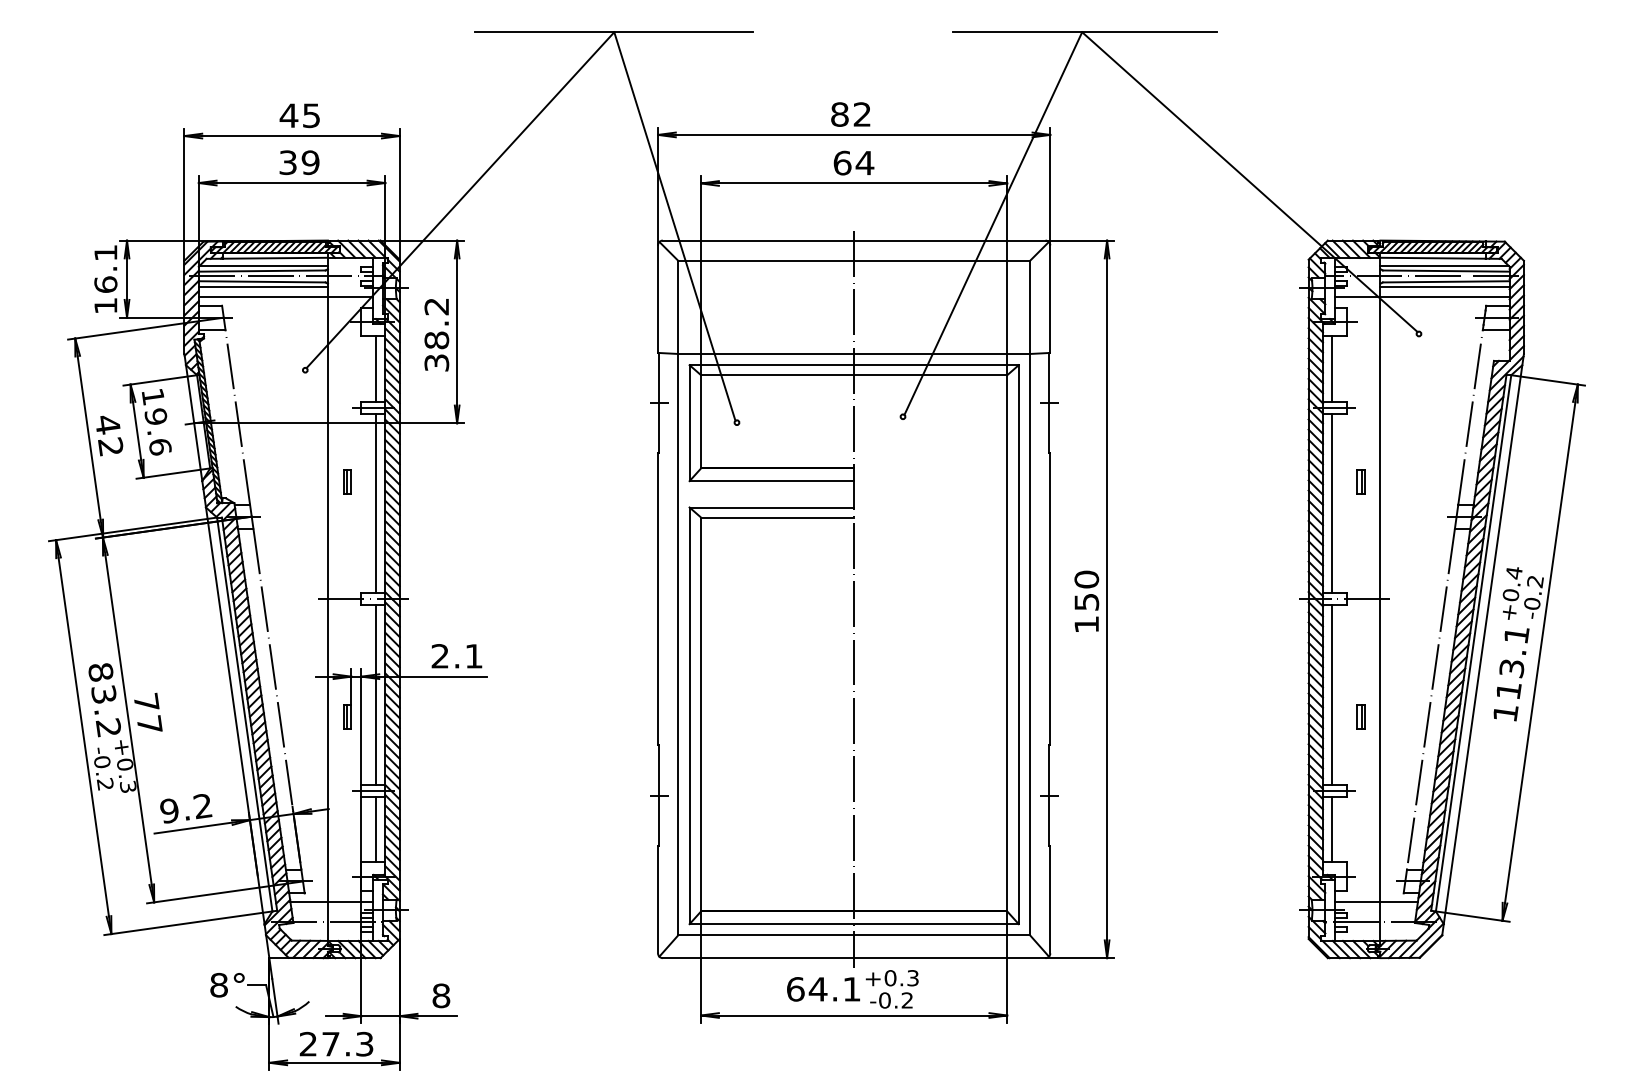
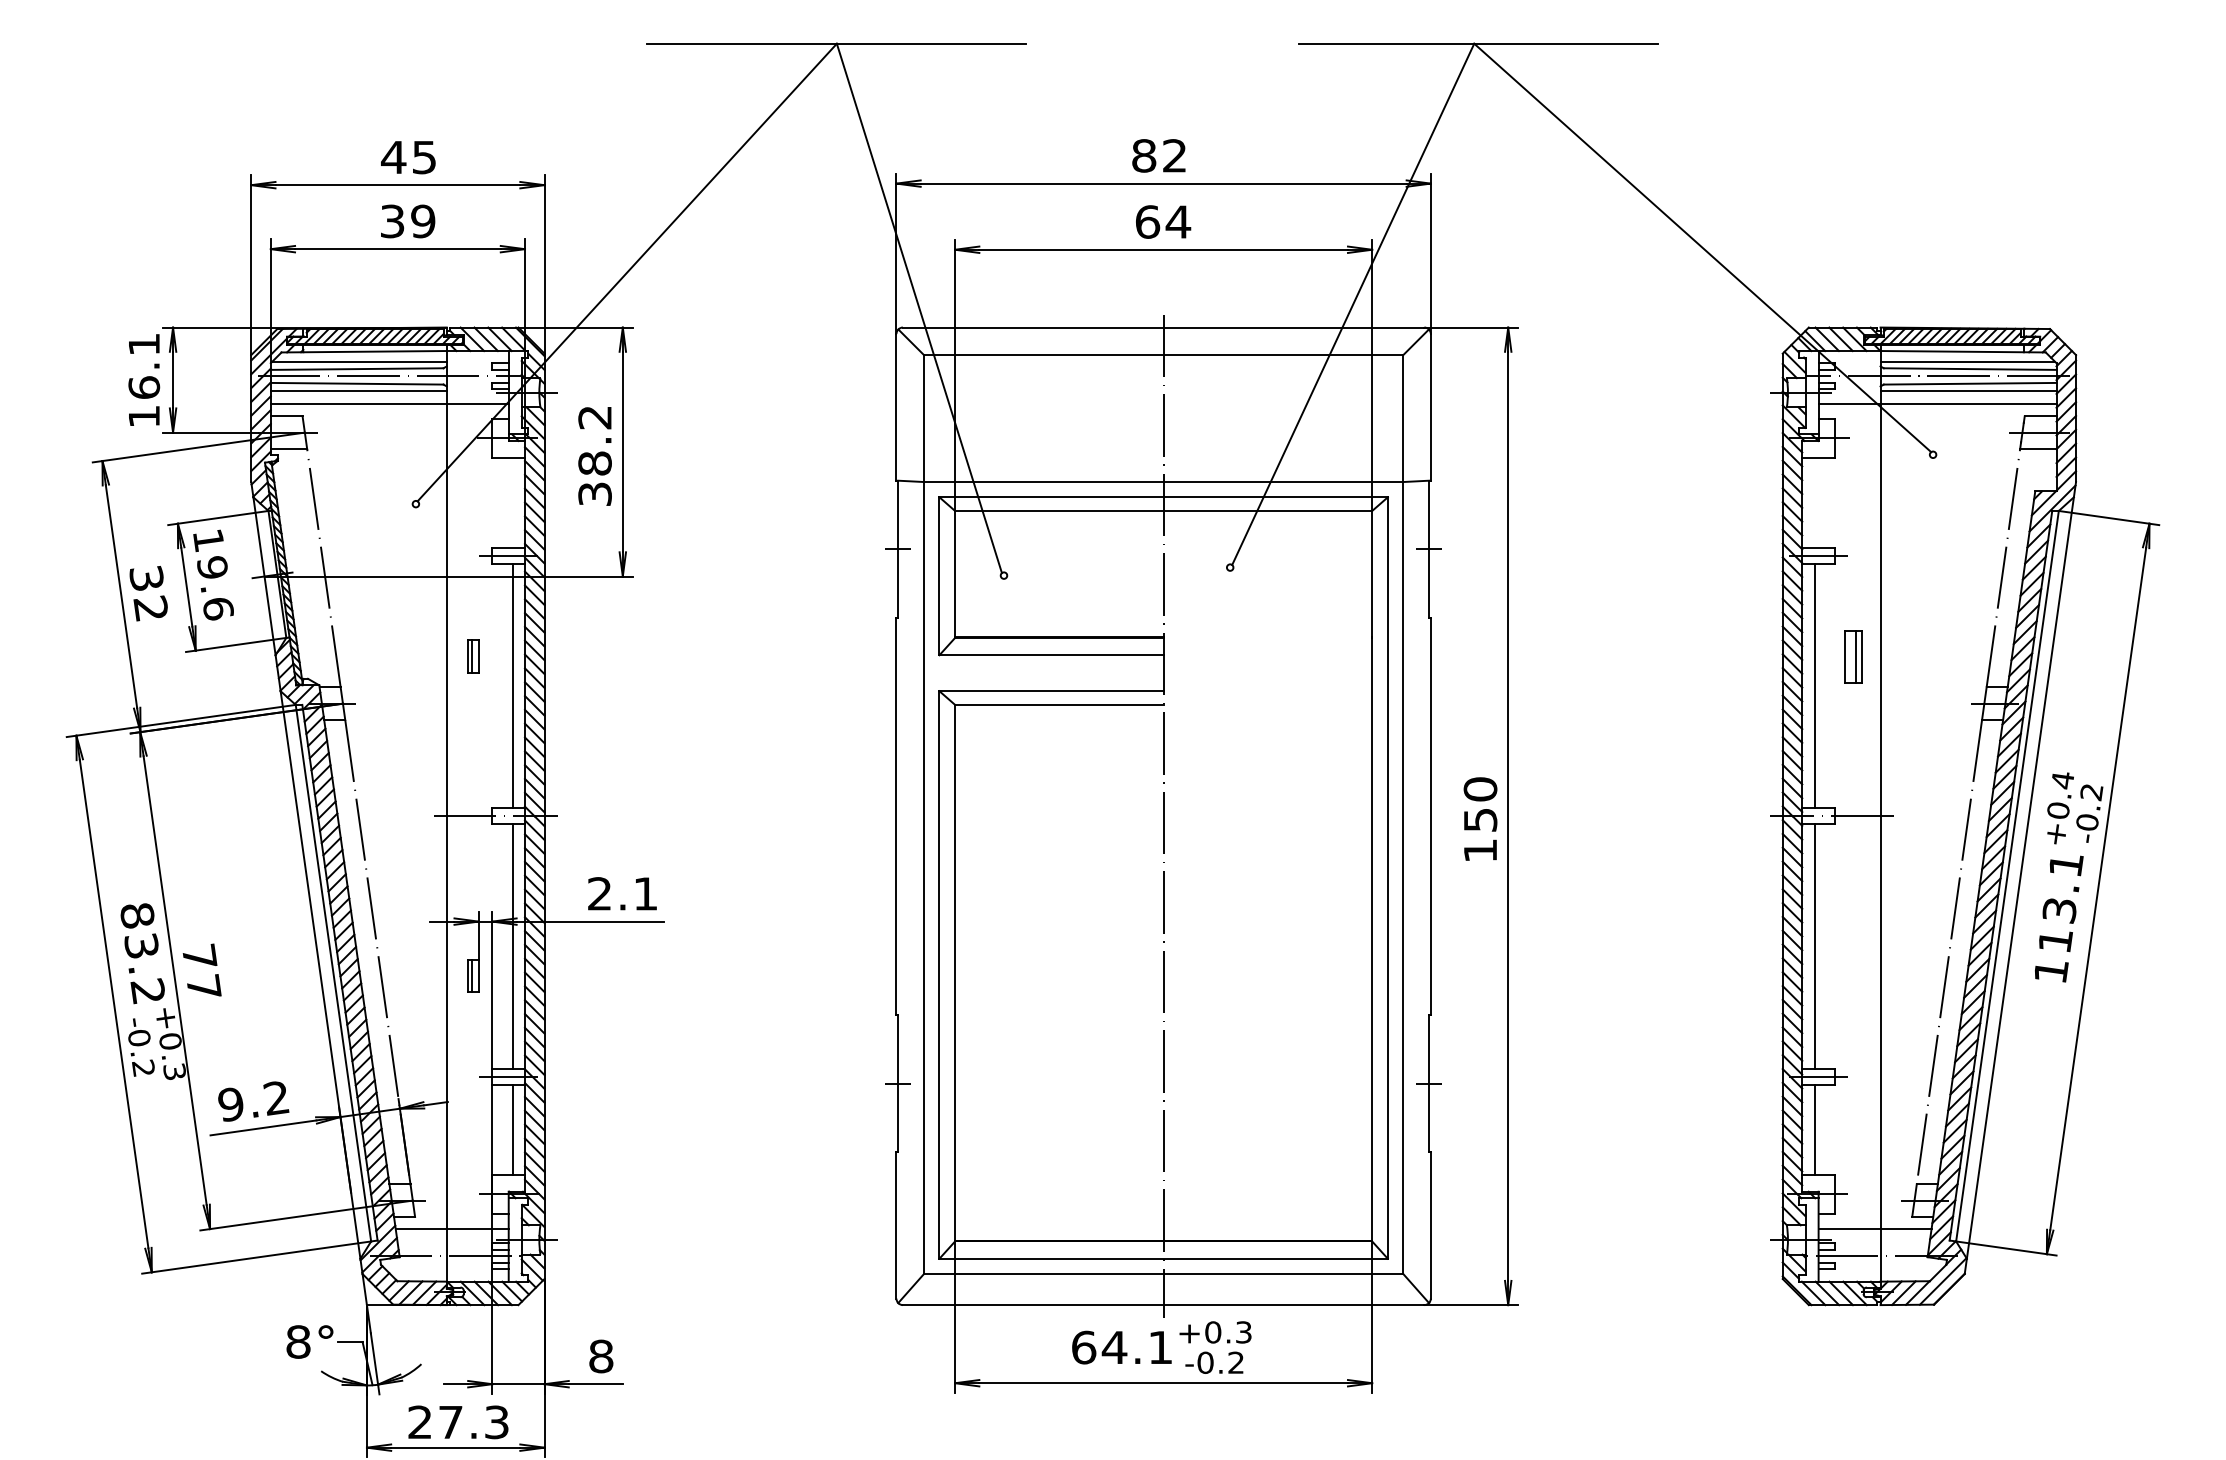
line: (376, 369) -> (512, 503), removed
line: (1332, 369) -> (1815, 503), removed
text: (107, 424) -> (146, 578), 42 -> 32
part: (1360, 481) -> (1853, 655), size x1.6
part: (1360, 716) -> (1853, 975), removed

